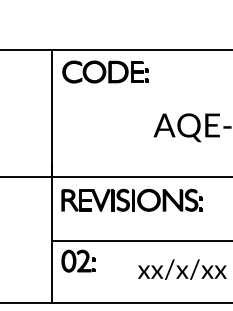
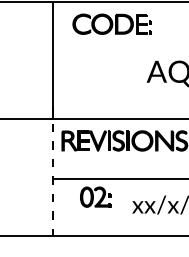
part: (105, 71) -> (112, 23), moved
line: (52, 233) -> (53, 171), solid -> dashed
part: (78, 260) -> (95, 196), moved

